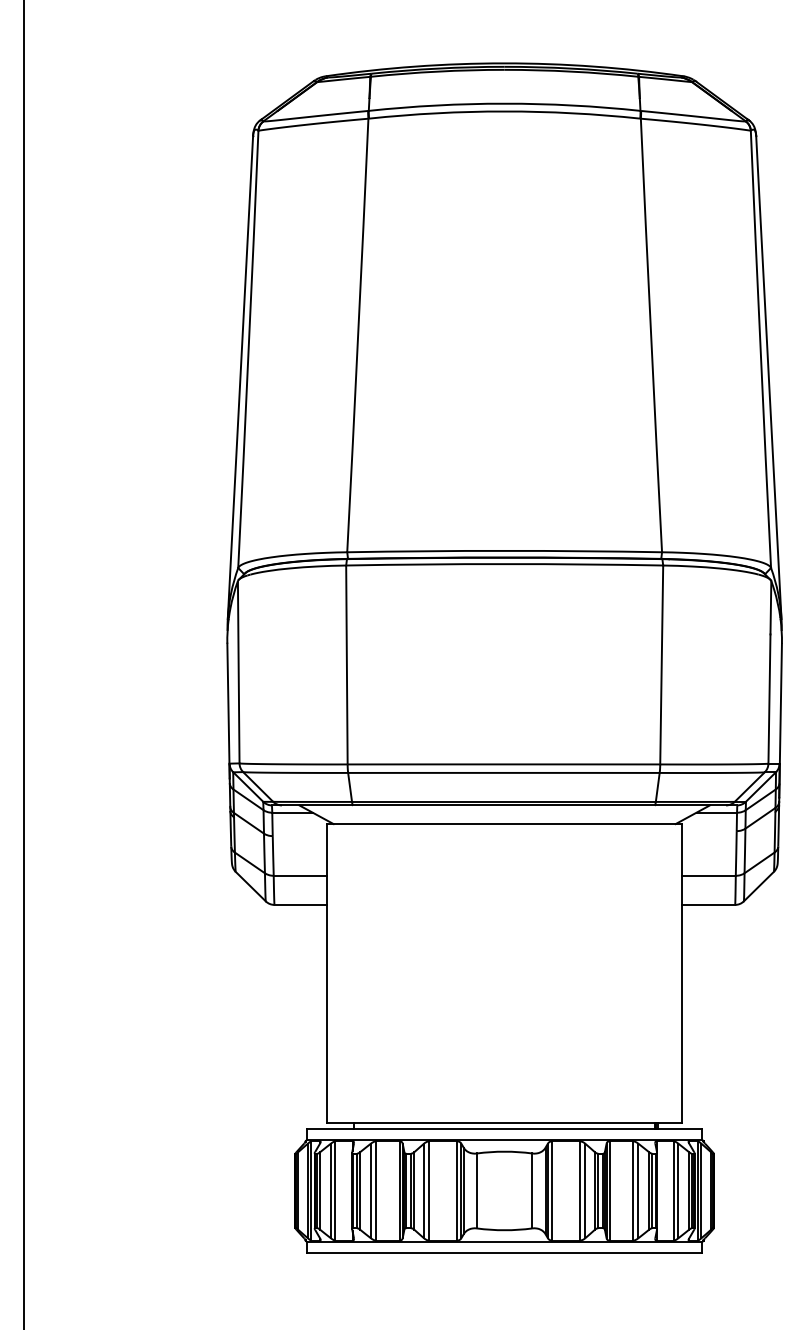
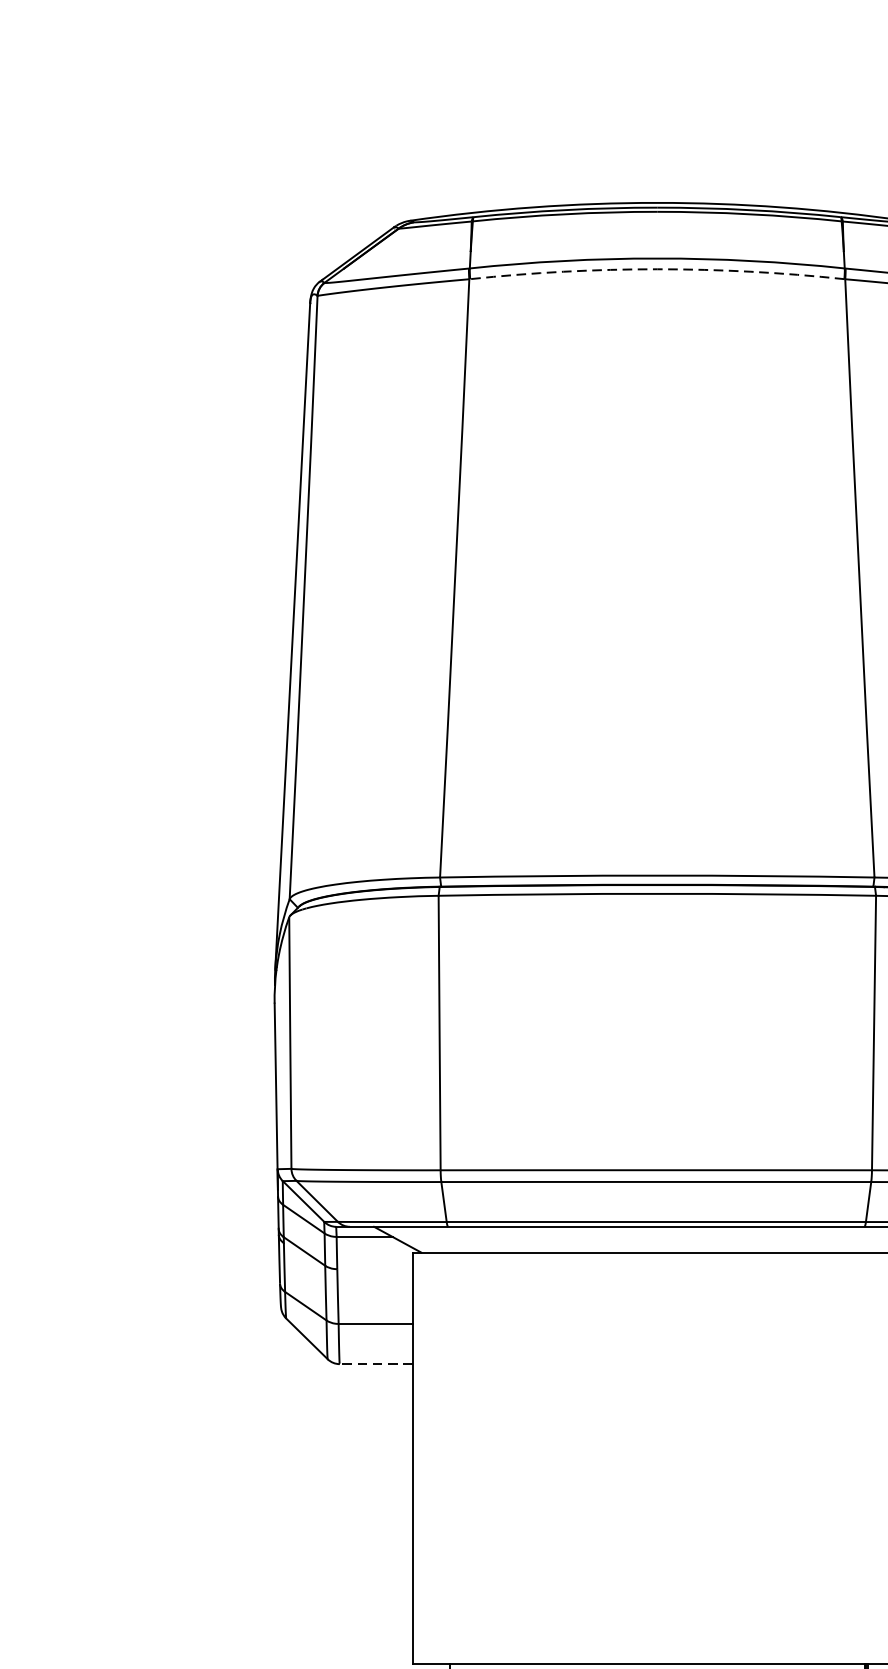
arc: (504, 111) -> (657, 269), solid -> dashed
line: (300, 904) -> (375, 1363), solid -> dashed

